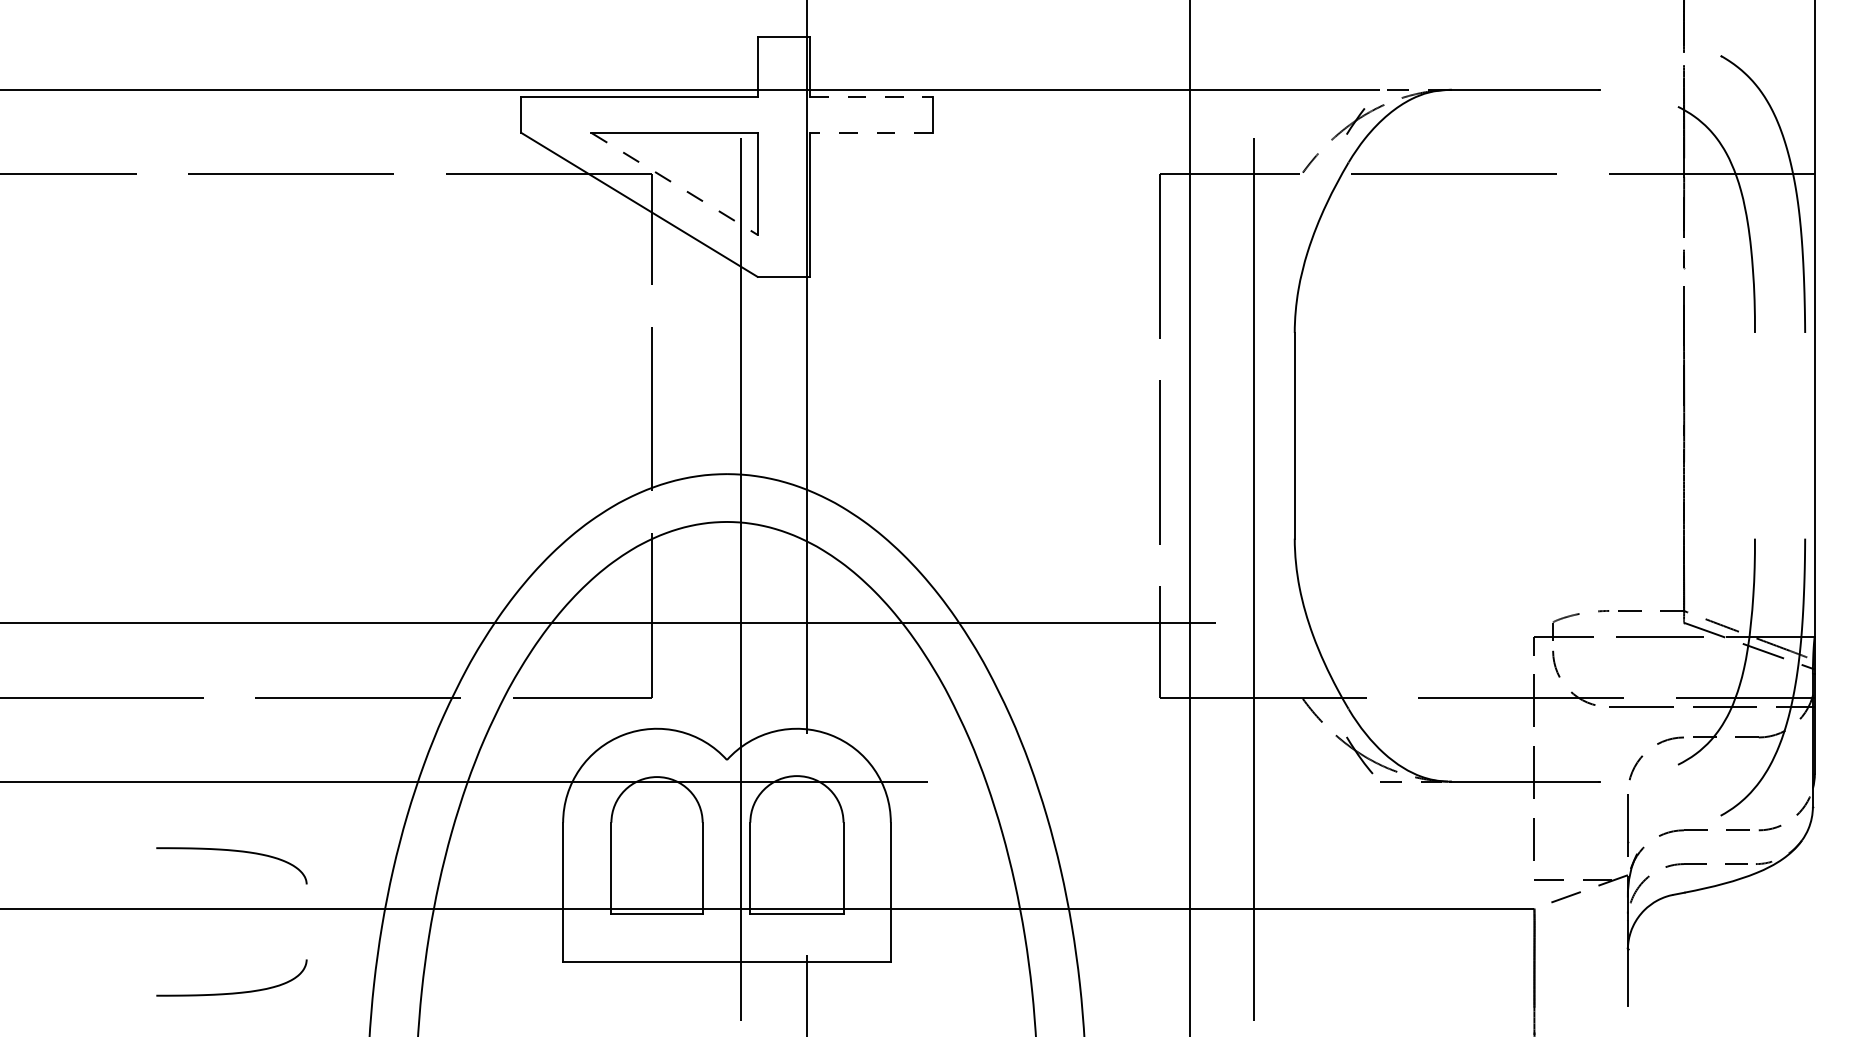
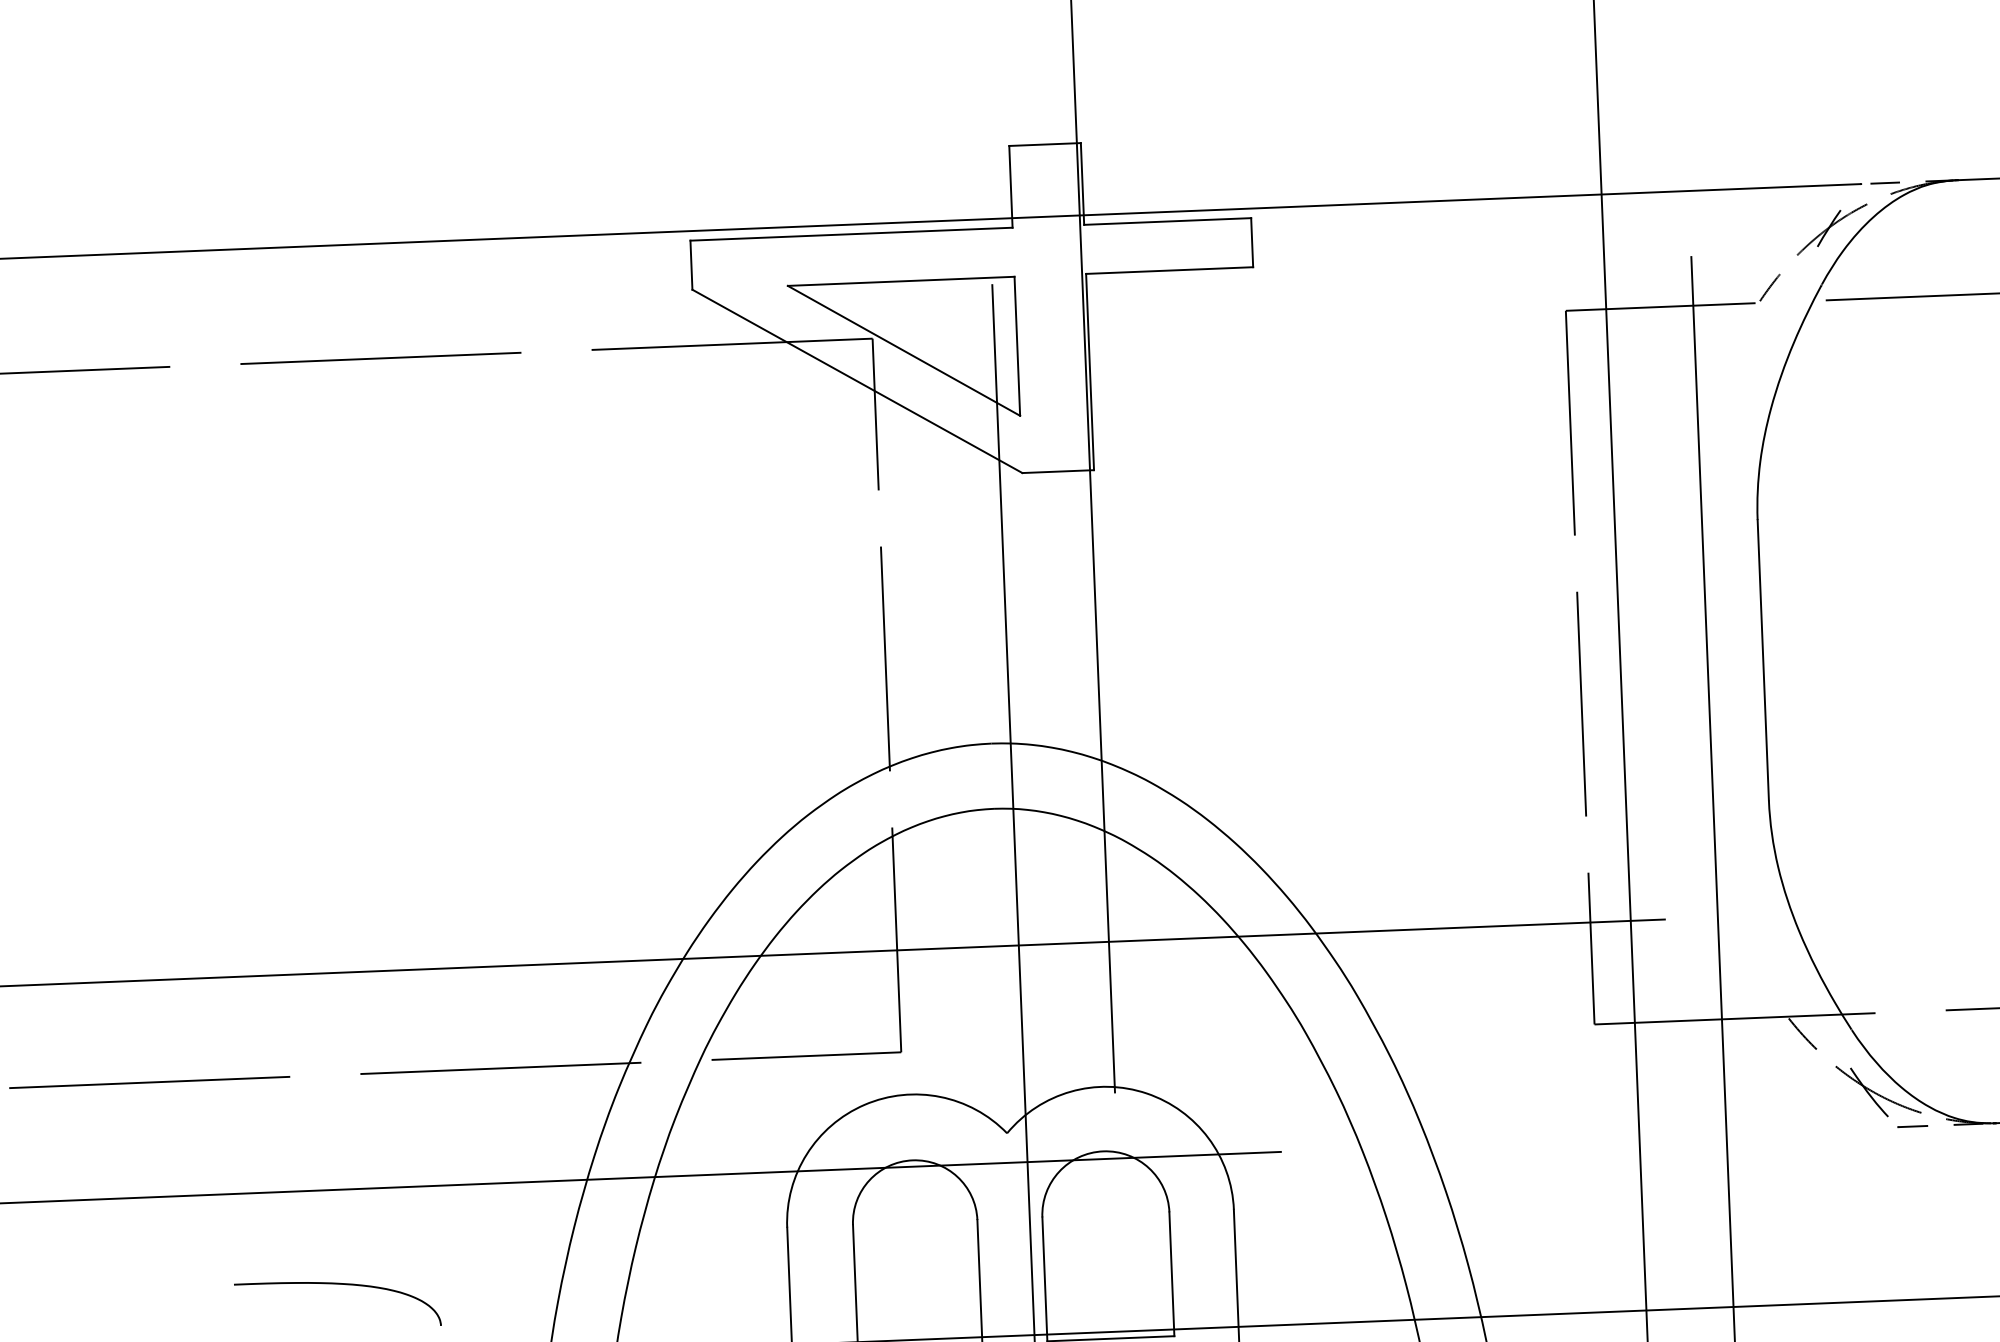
line: (871, 96) -> (1167, 220), dashed -> solid
line: (870, 132) -> (1168, 270), dashed -> solid
line: (674, 183) -> (904, 350), dashed -> solid

